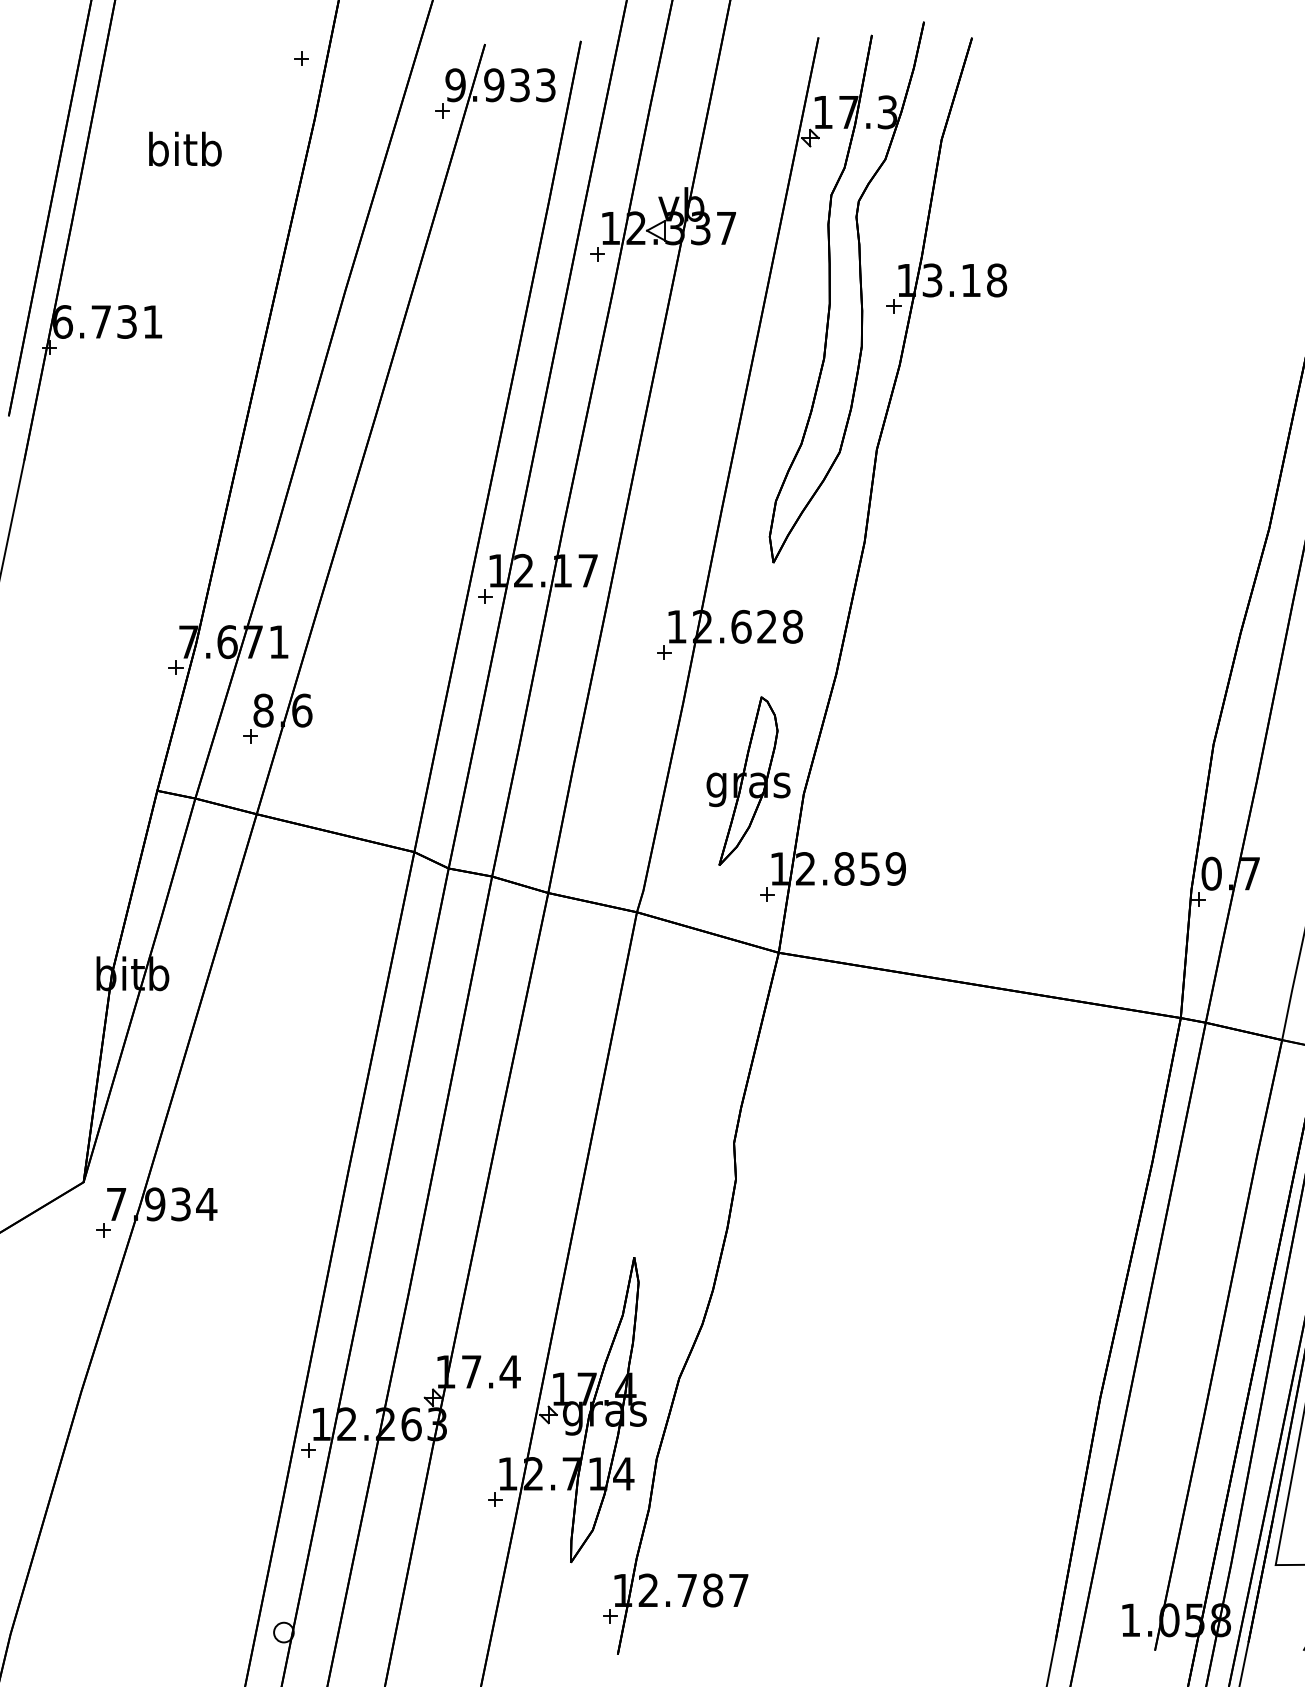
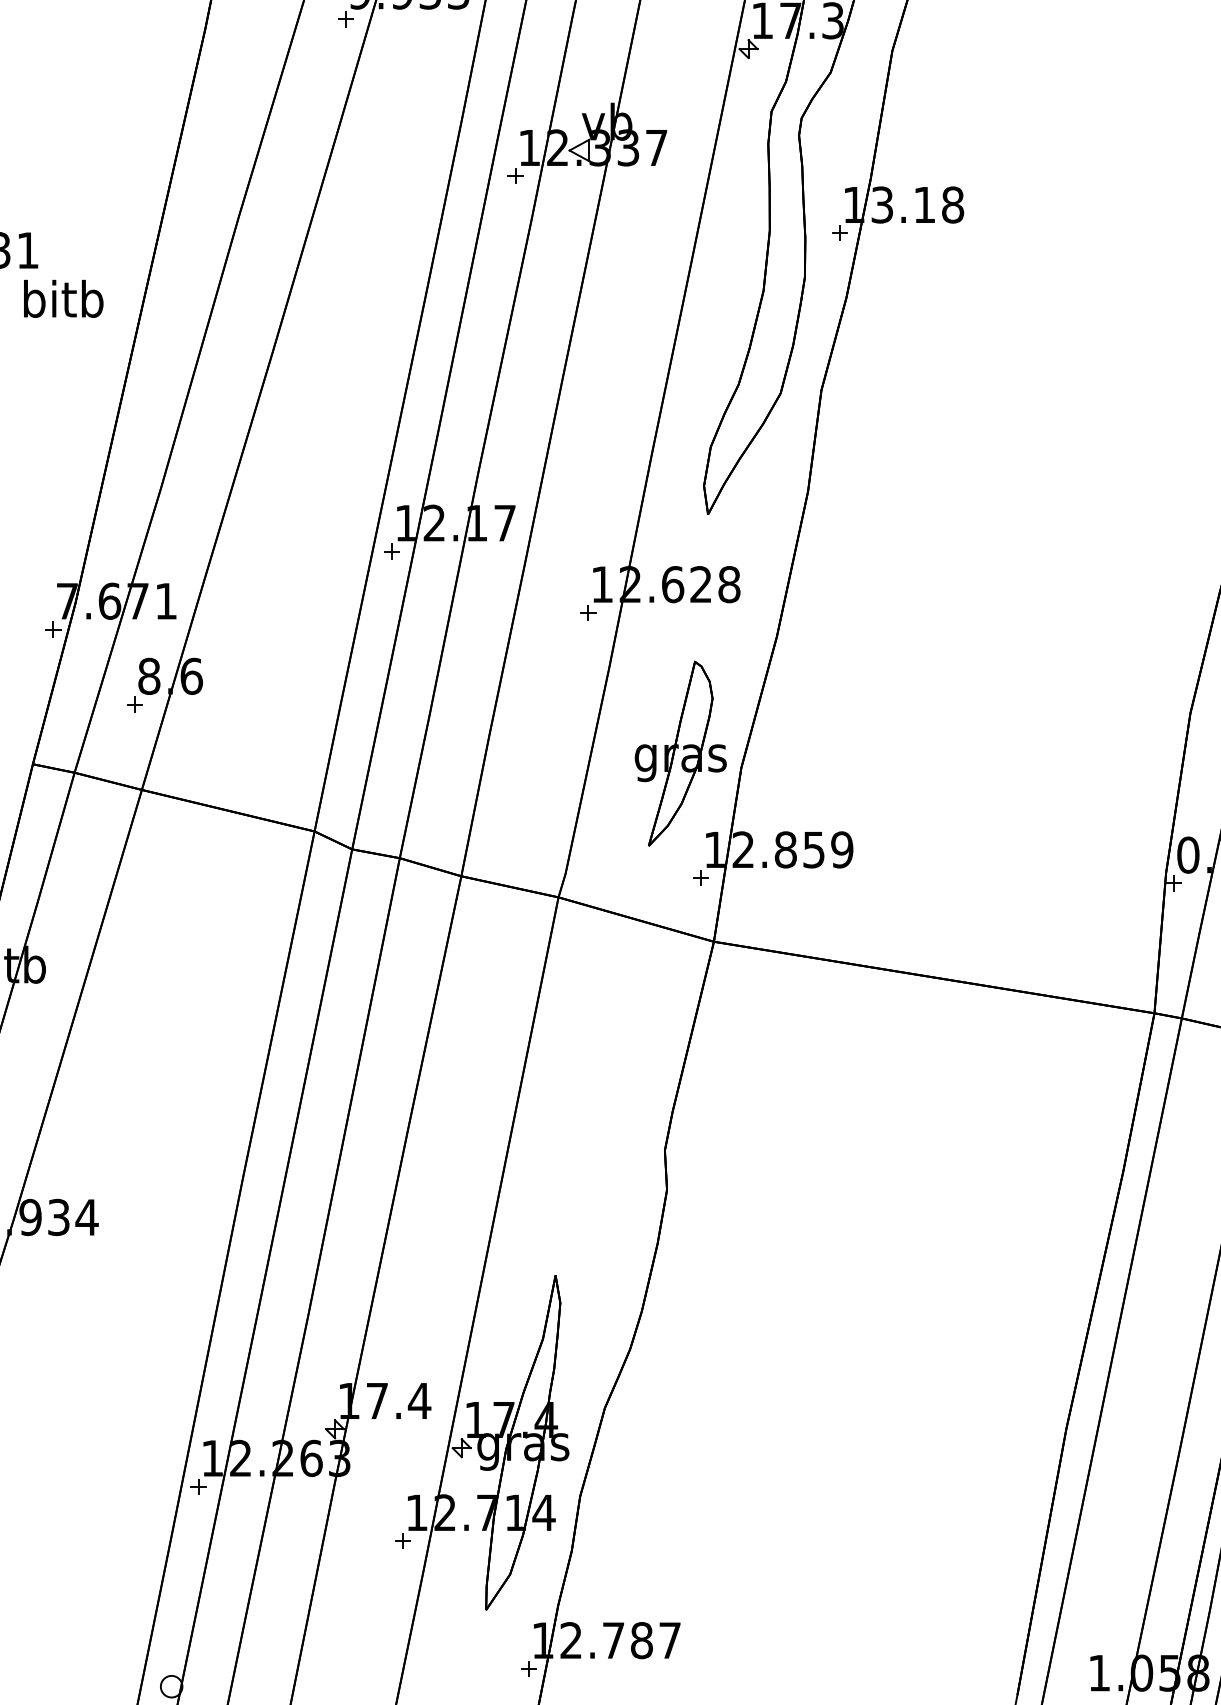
text: (185, 148) -> (63, 298), moved

